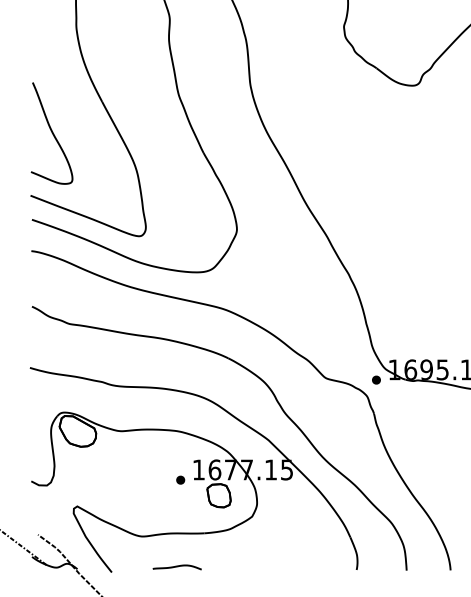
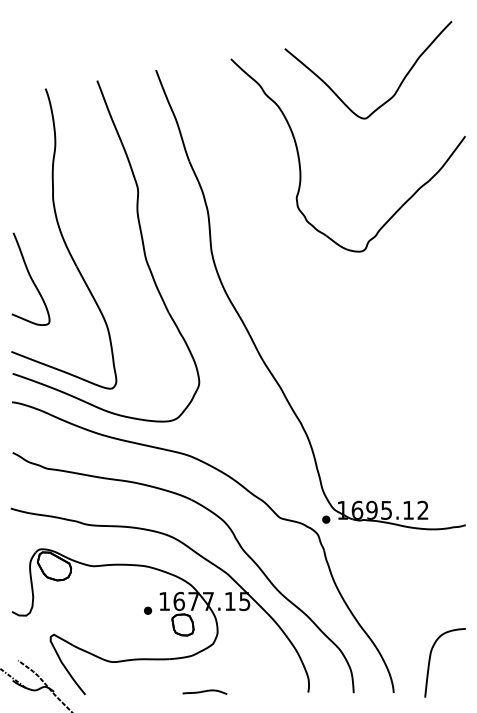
curve: (51, 132) -> (30, 278), moved
curve: (176, 566) -> (204, 691), moved

